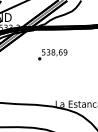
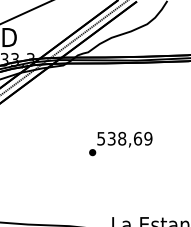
text: (52, 54) -> (120, 143), moved

